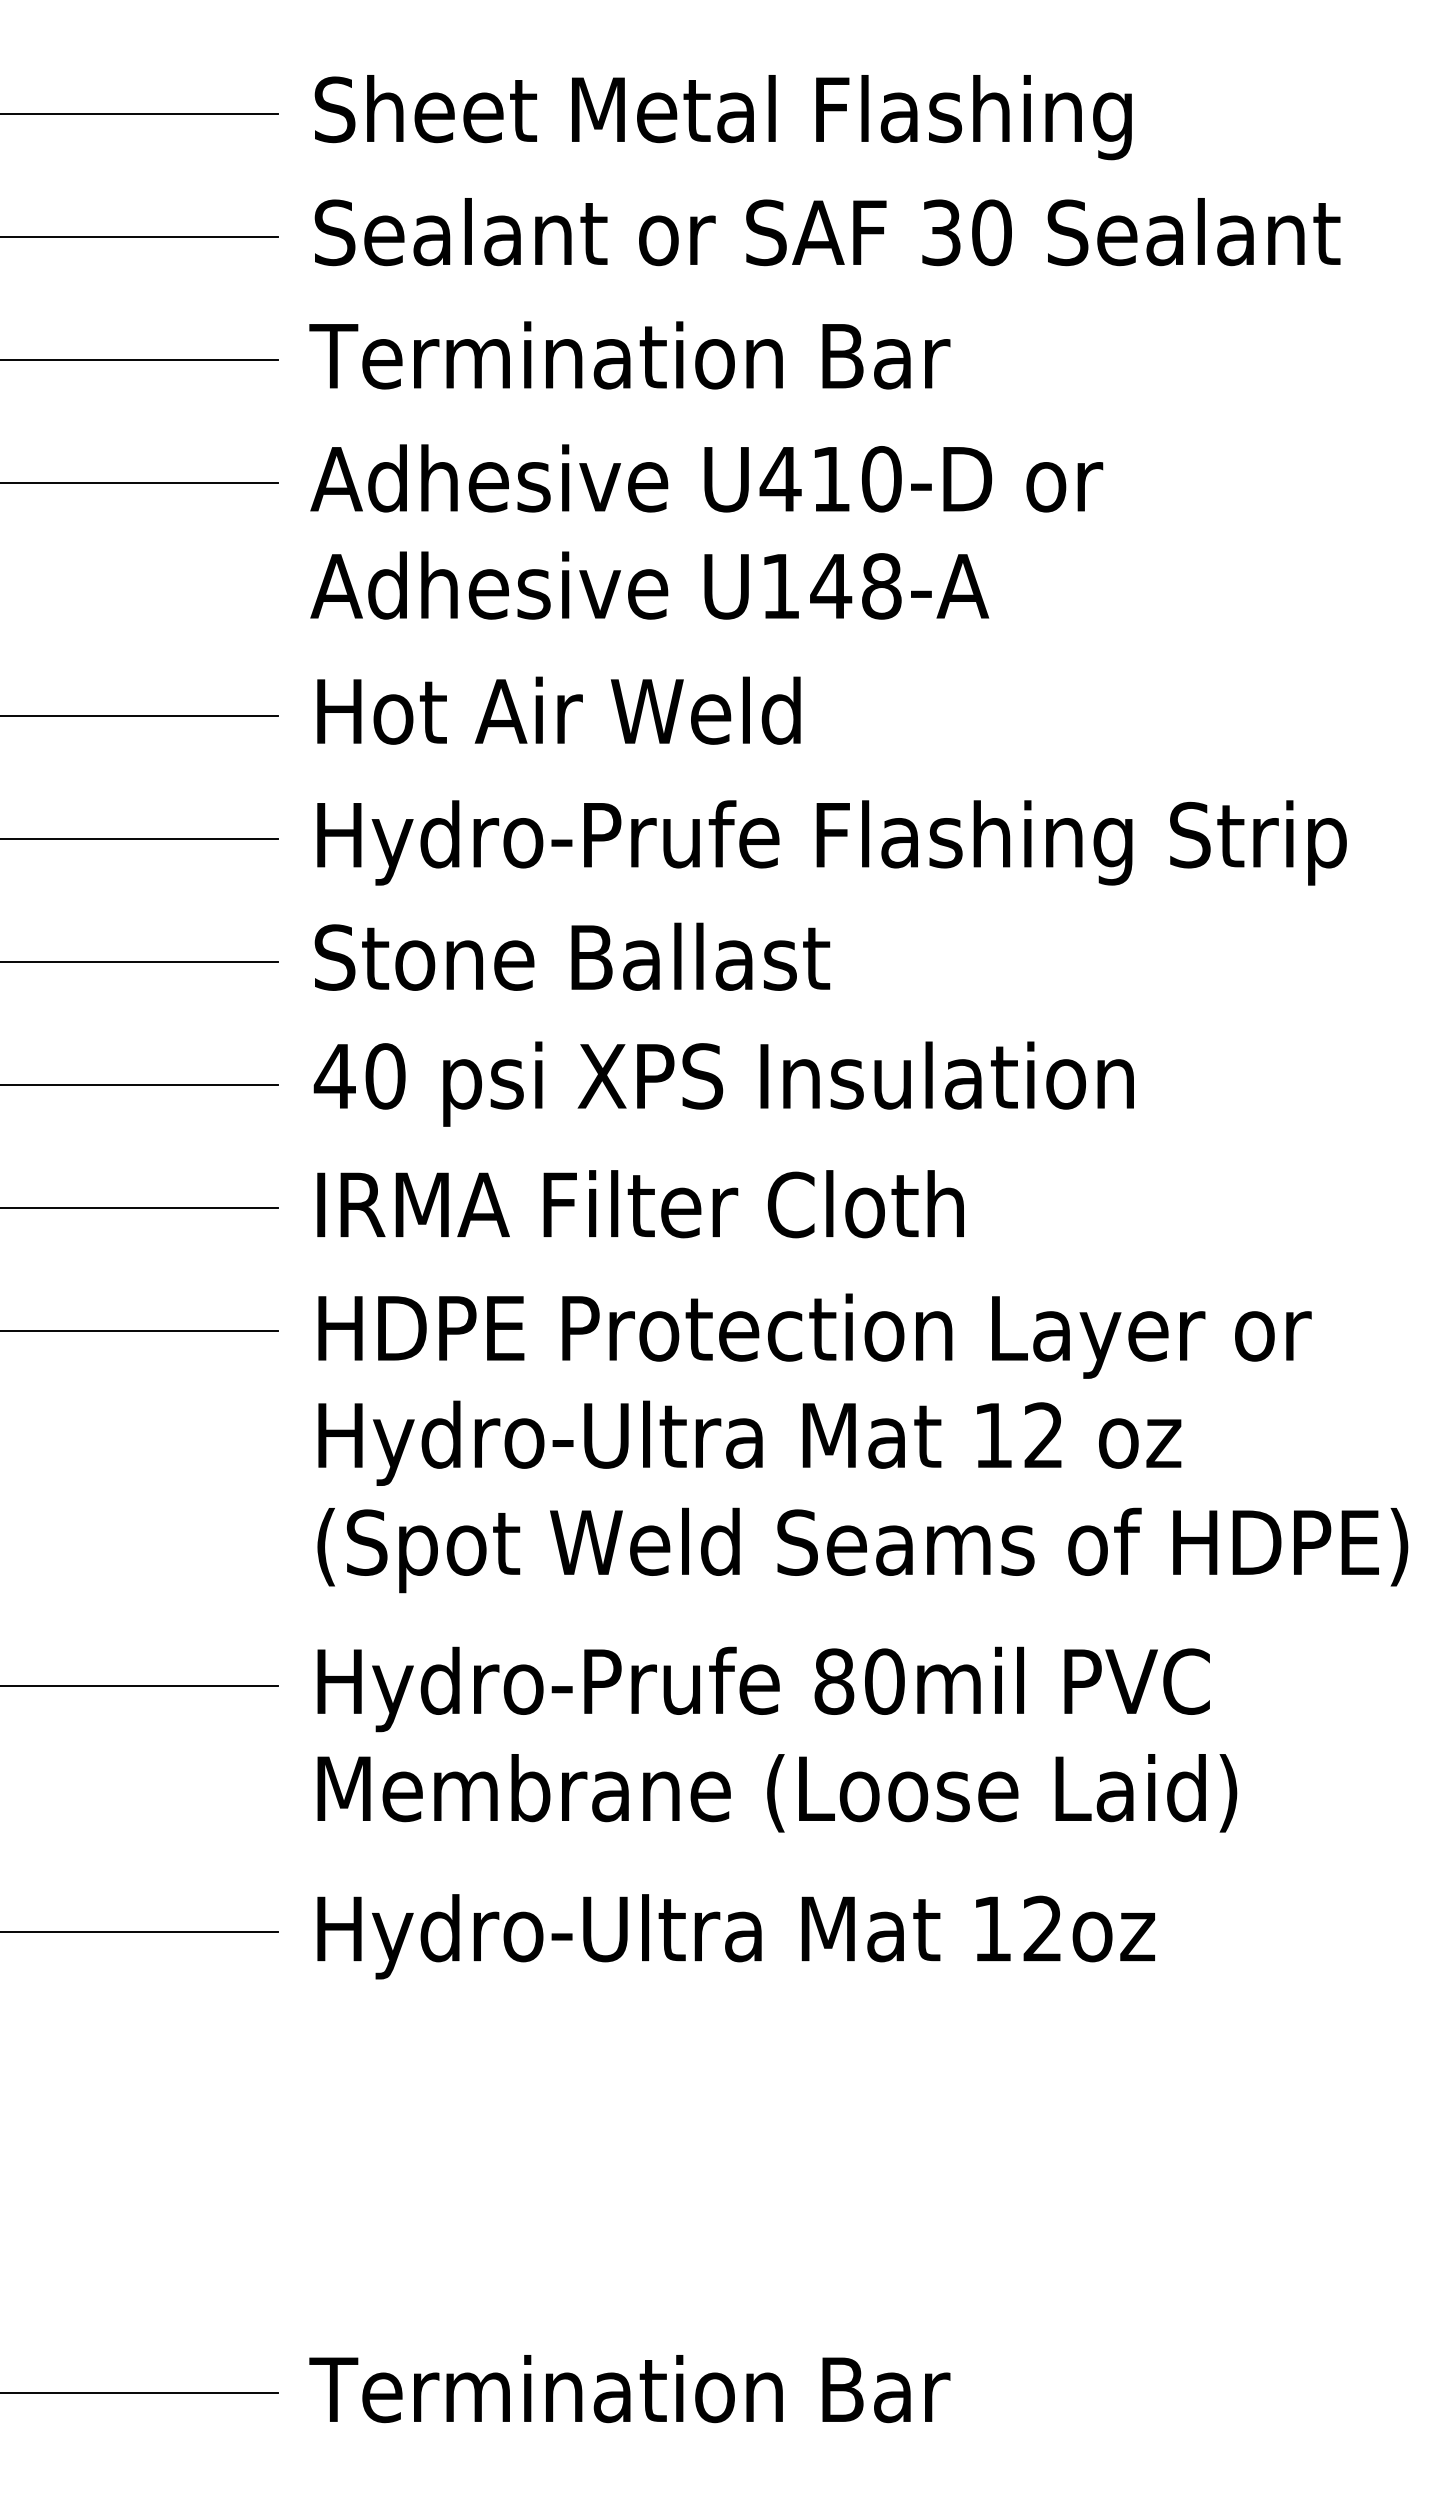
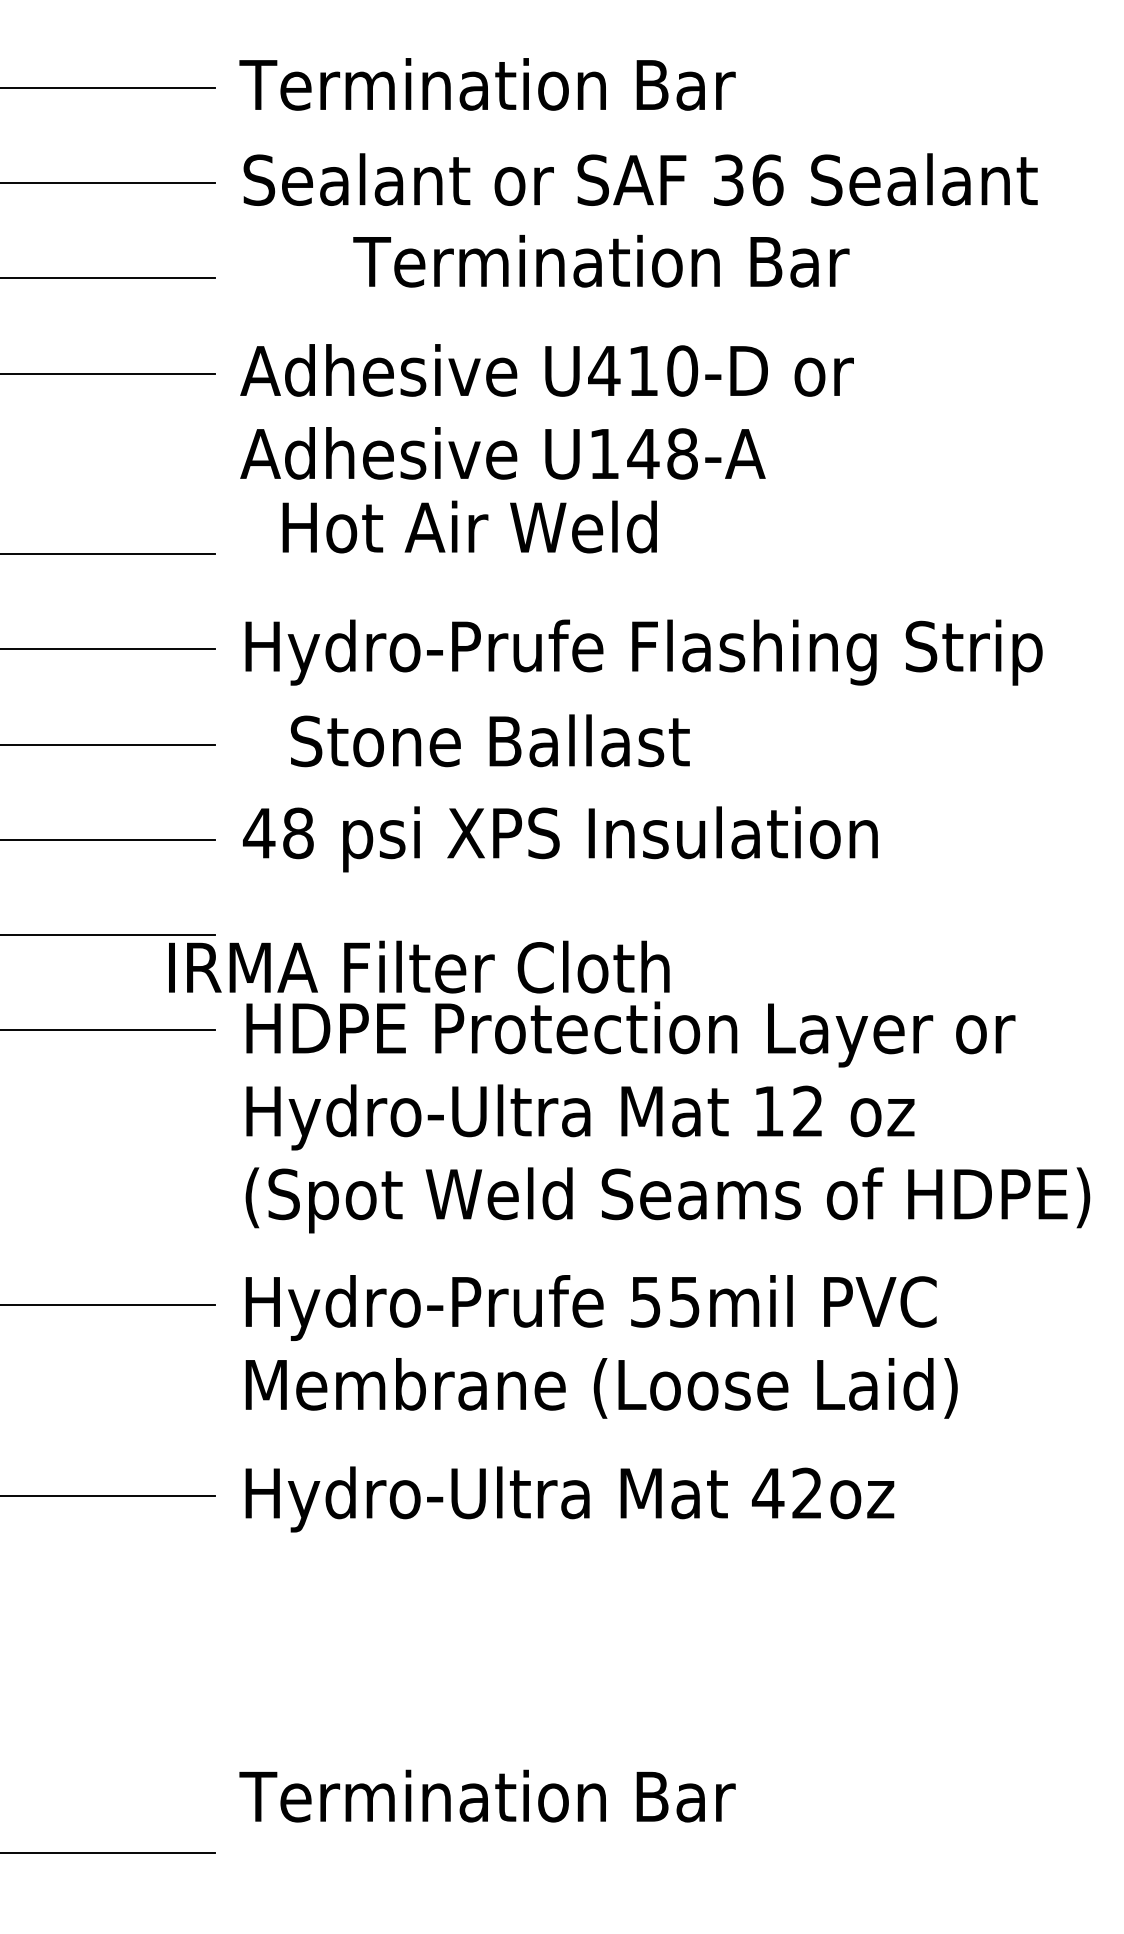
text: (720, 117) -> (557, 90), Sheet Metal Flashing -> Termination Bar
text: (992, 232) -> (768, 180), 30 -> 36
text: (629, 355) -> (601, 261), moved
text: (558, 710) -> (469, 526), moved
text: (572, 956) -> (490, 740), moved
text: (385, 1076) -> (298, 833), 40 -> 48
text: (640, 1204) -> (419, 967), moved
text: (859, 1681) -> (665, 1301), 80mil -> 55mil
text: (992, 1928) -> (768, 1493), 12oz -> 42oz
text: (629, 2389) -> (487, 1796), moved

